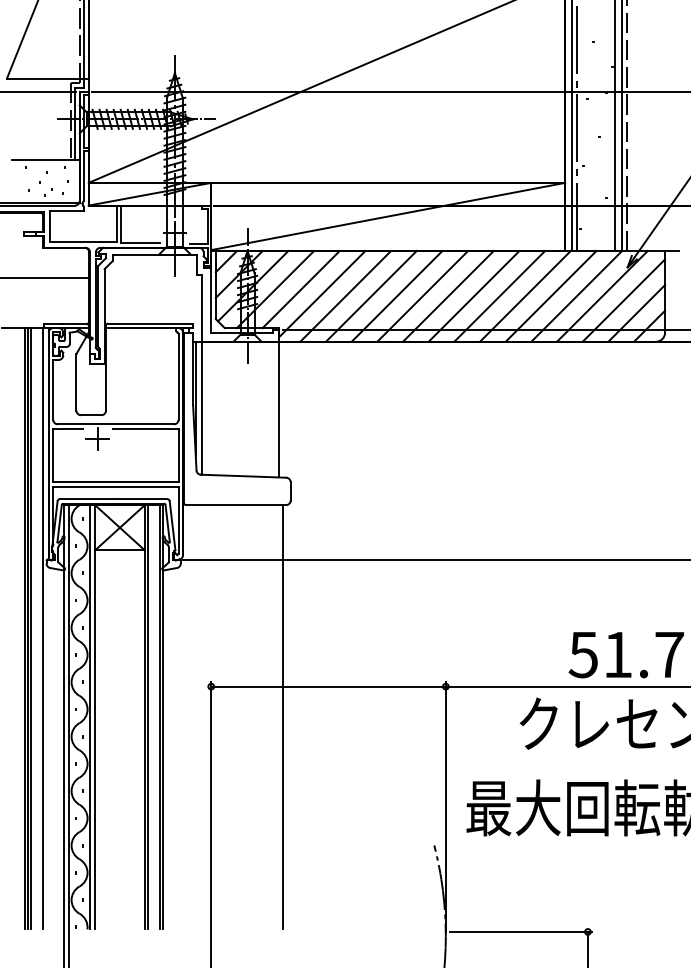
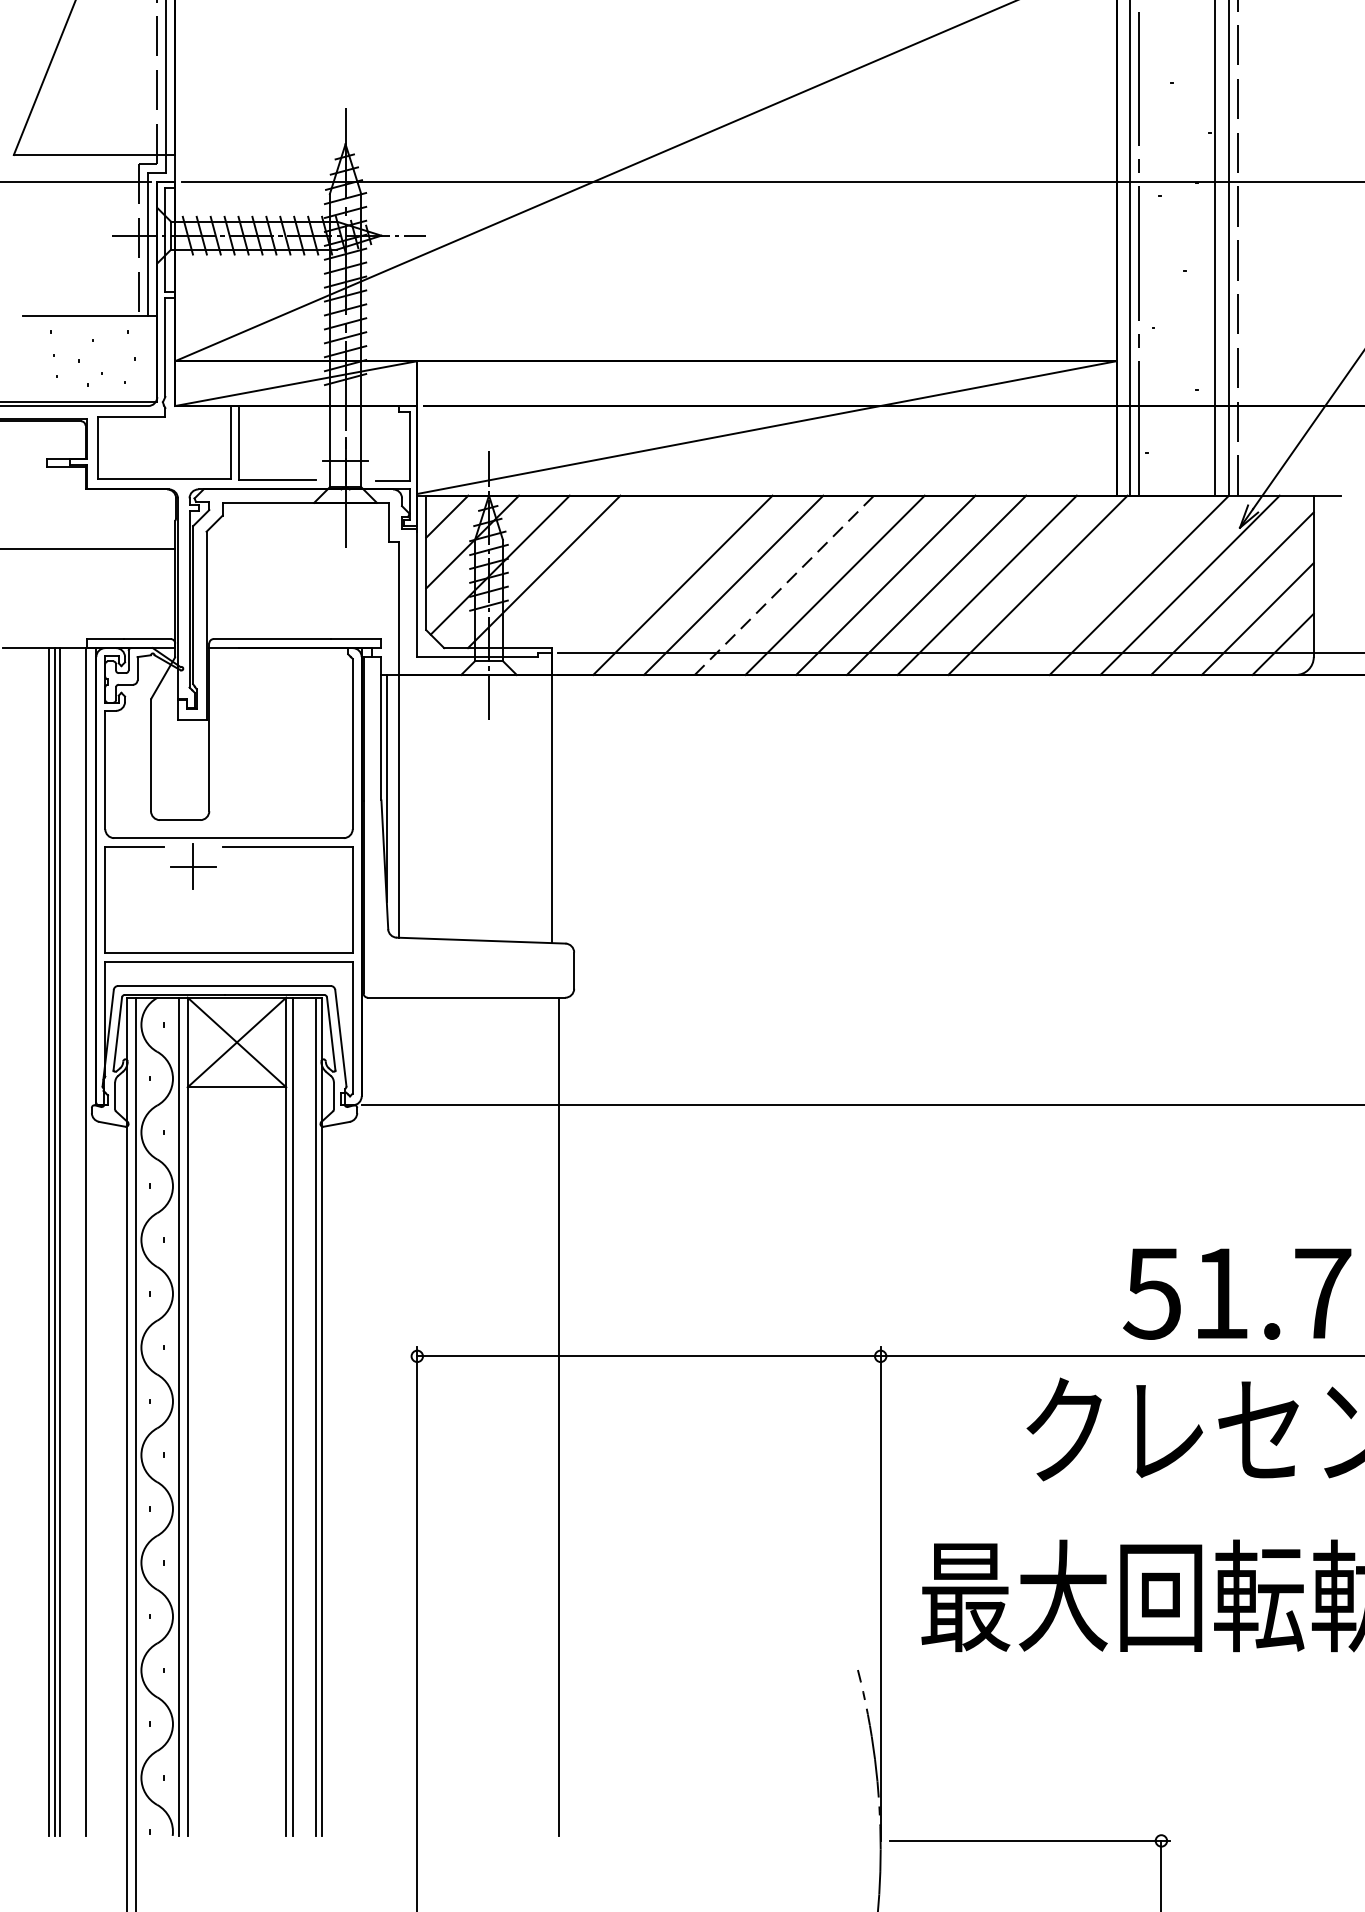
line: (300, 289) -> (593, 571), removed
line: (322, 293) -> (637, 579), removed
line: (550, 295) -> (1087, 583), removed
line: (397, 296) -> (785, 585), solid -> dashed

